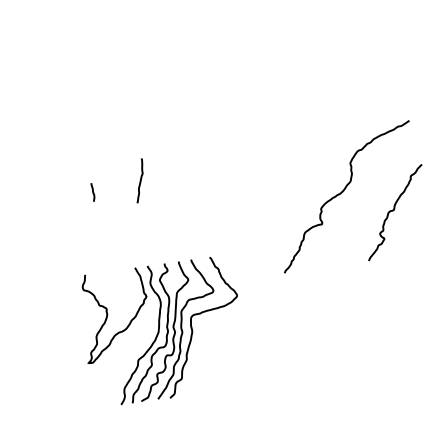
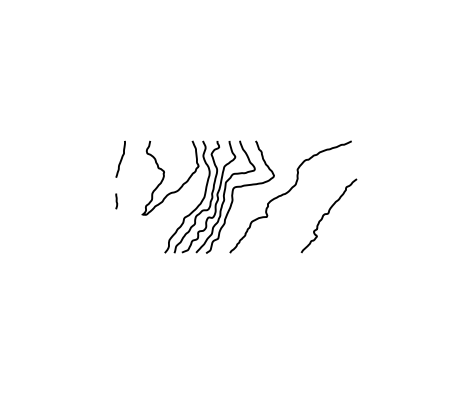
line: (93, 192) -> (116, 201), moved
part: (162, 330) -> (207, 196), moved

